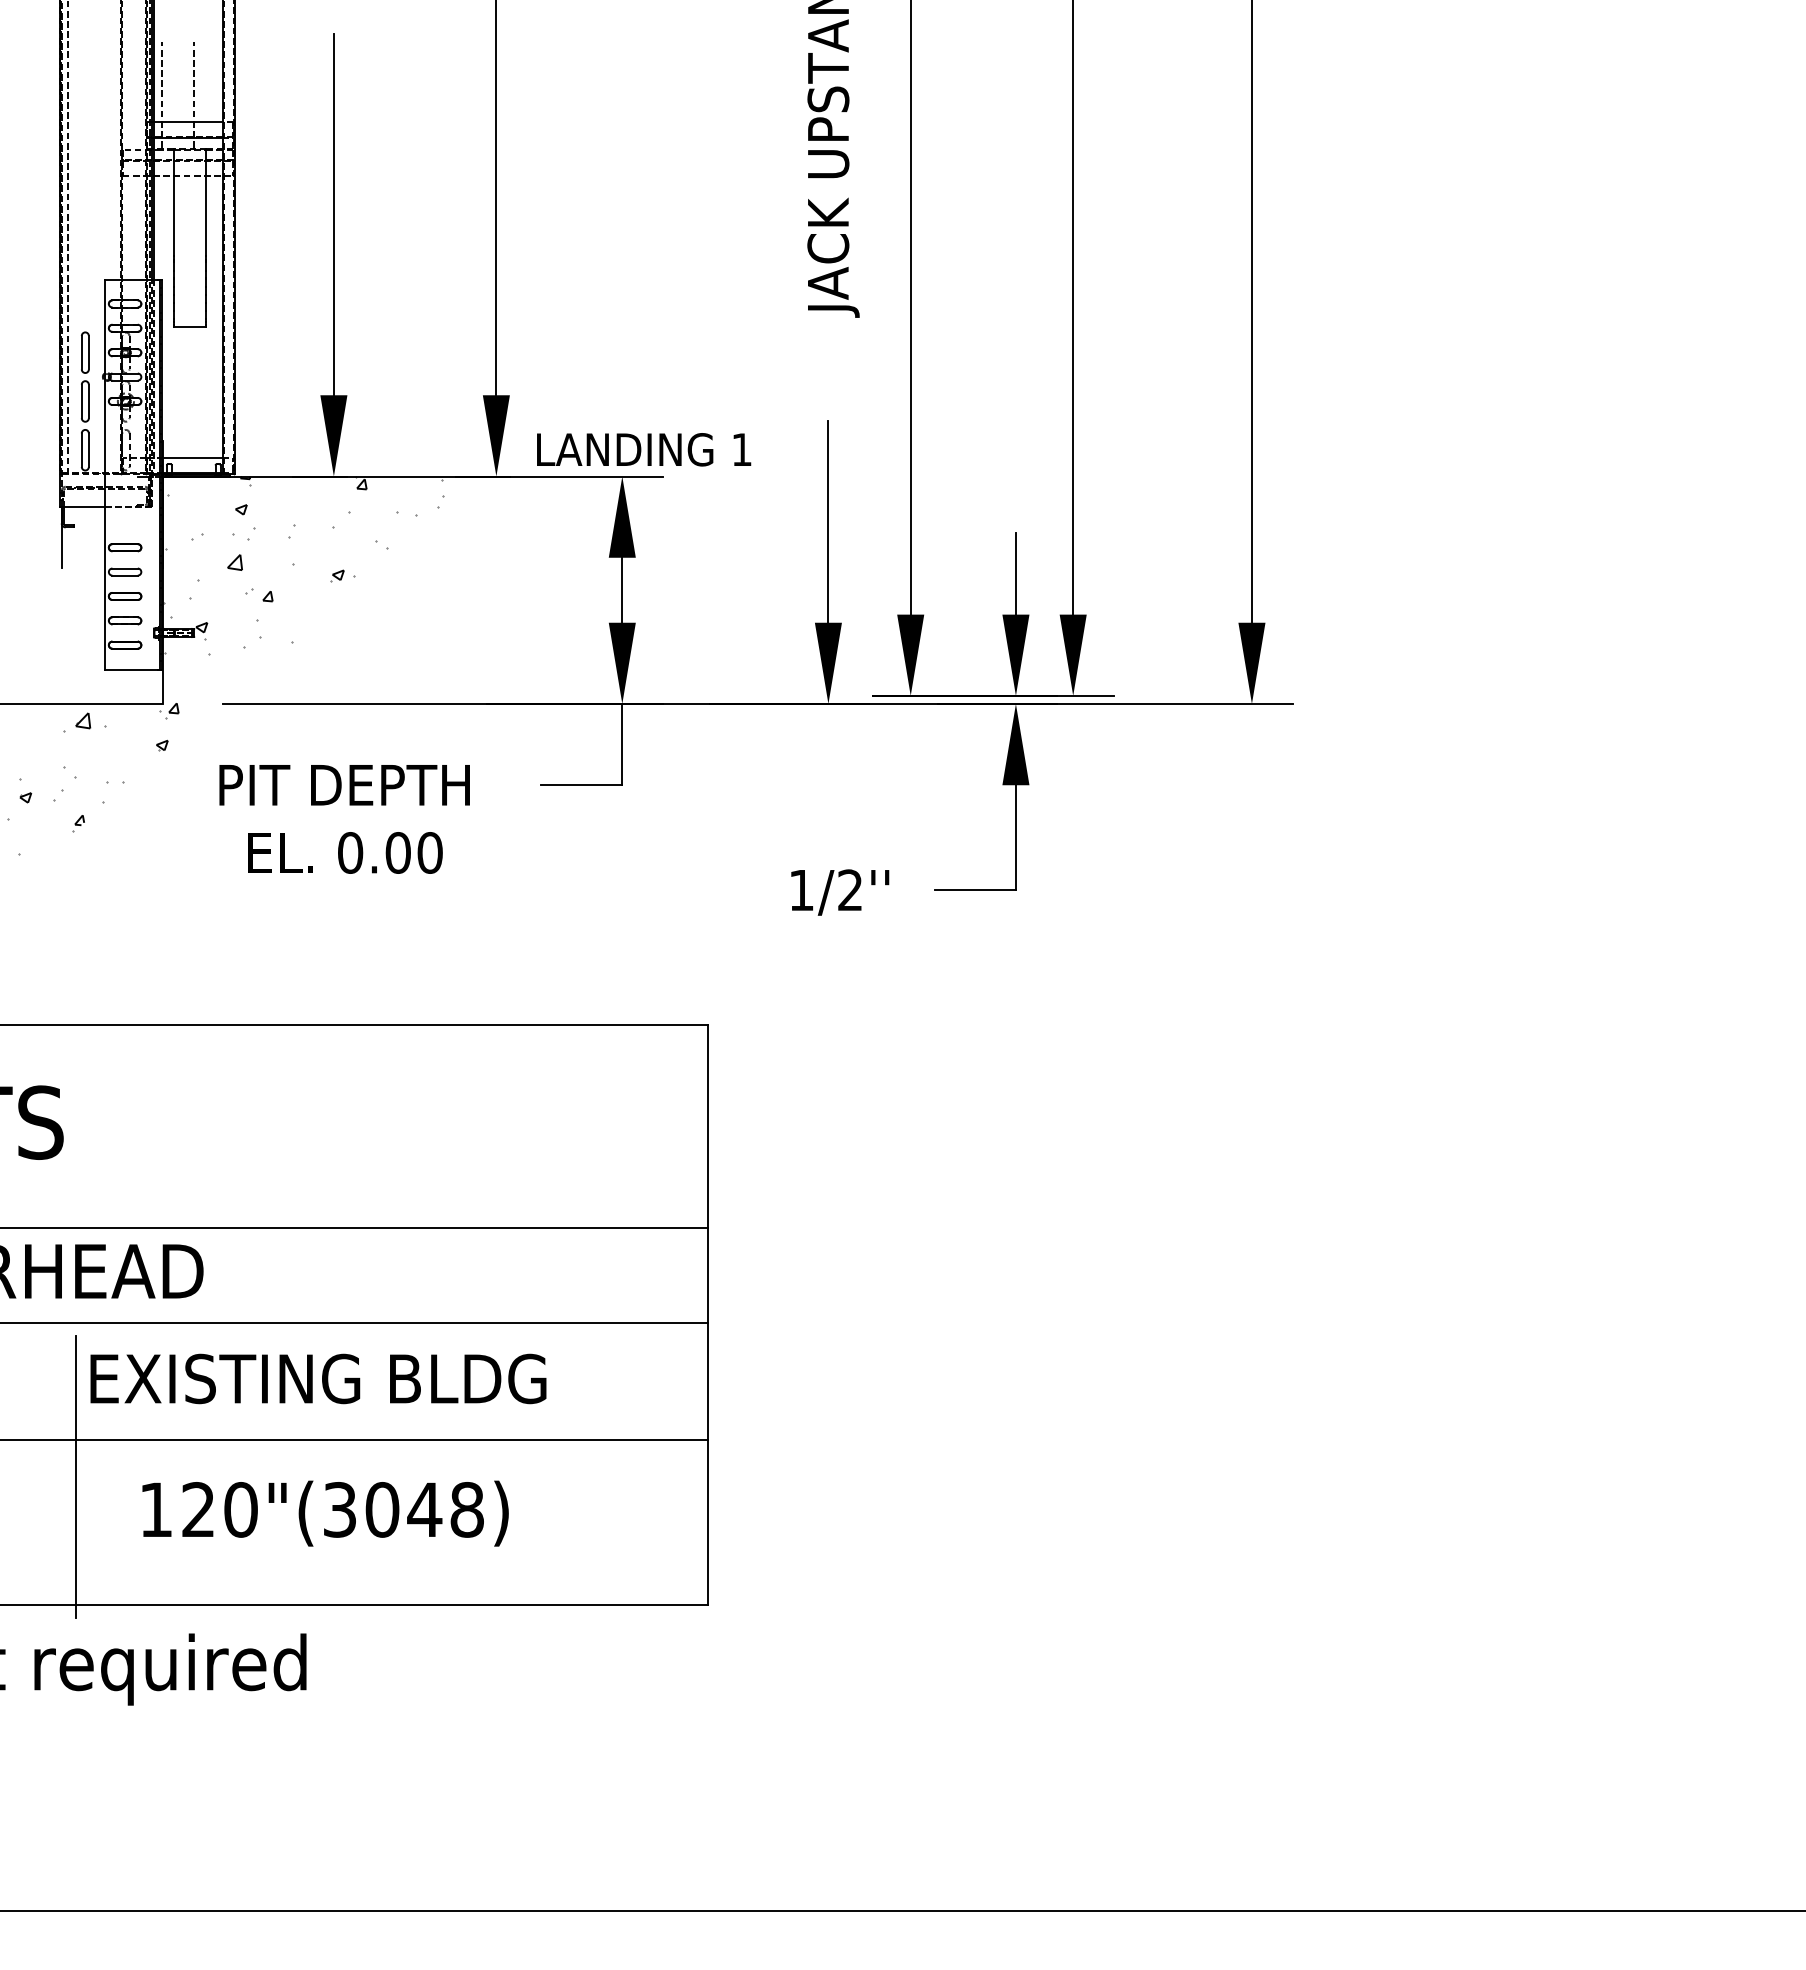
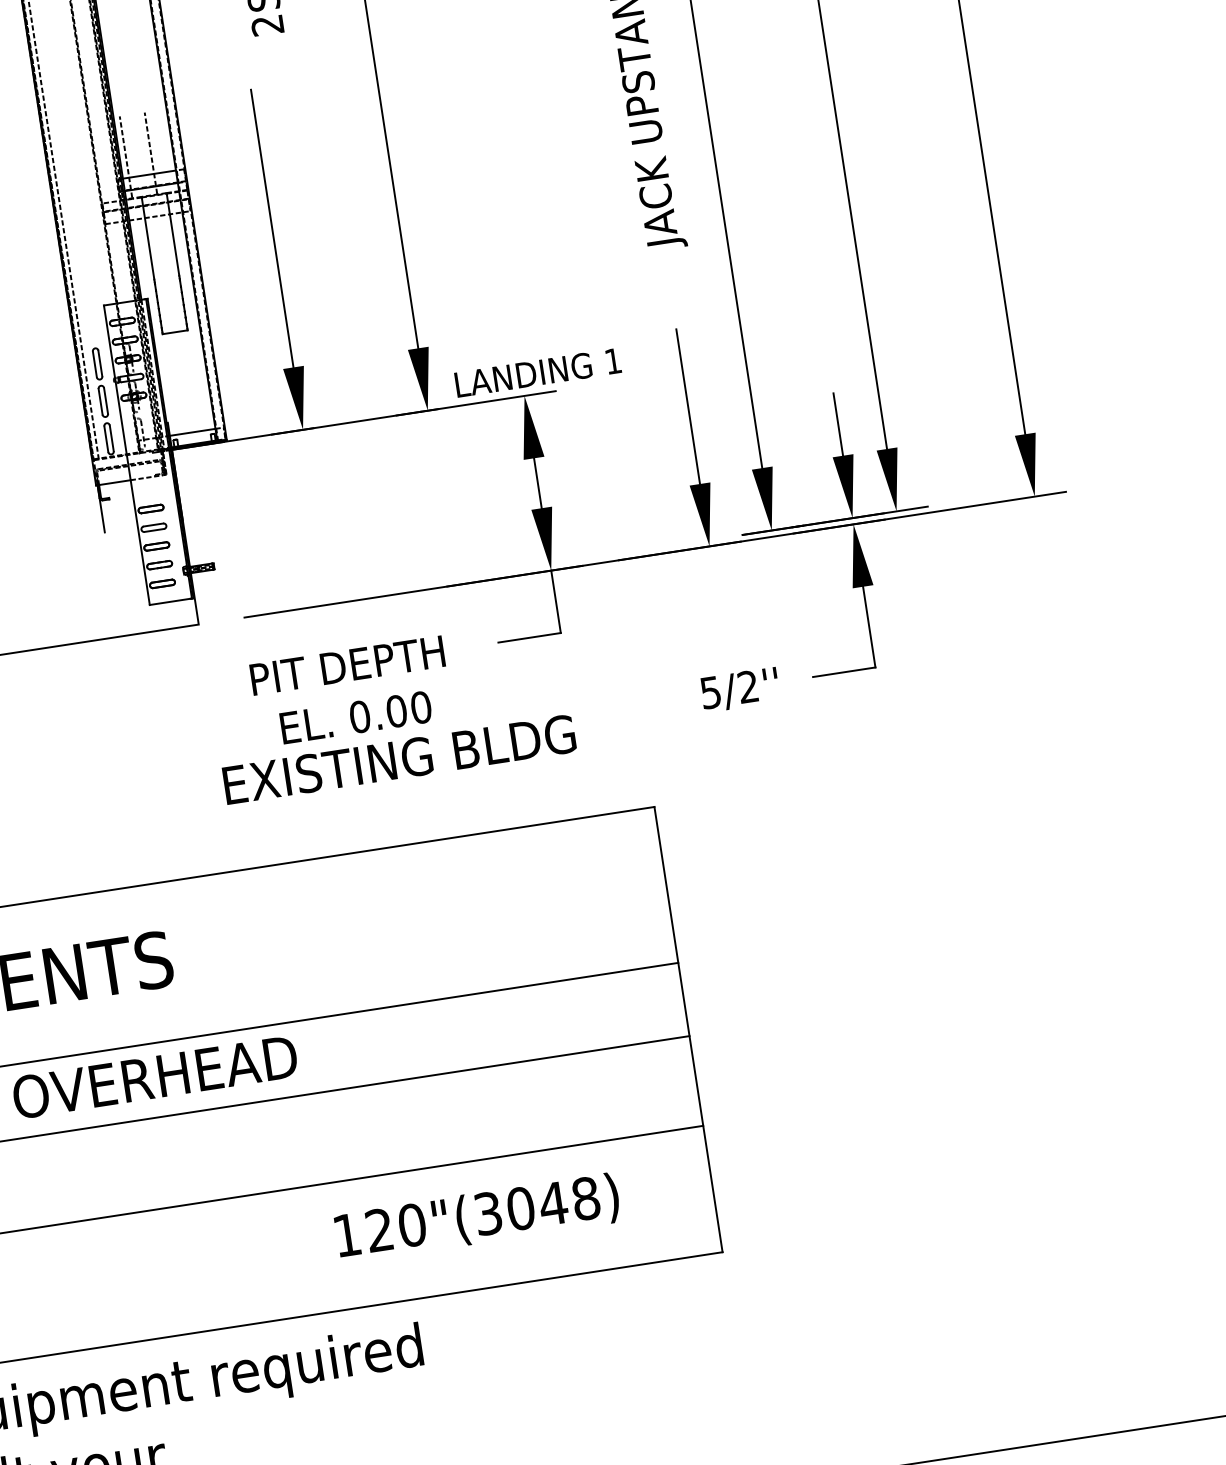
hatch: (225, 664) -> (241, 586), removed
text: (801, 890) -> (710, 692), 1/2'' -> 5/2''
text: (318, 1378) -> (399, 759), moved
line: (76, 1476) -> (222, 1228), removed
text: (325, 1513) -> (477, 1218), moved

